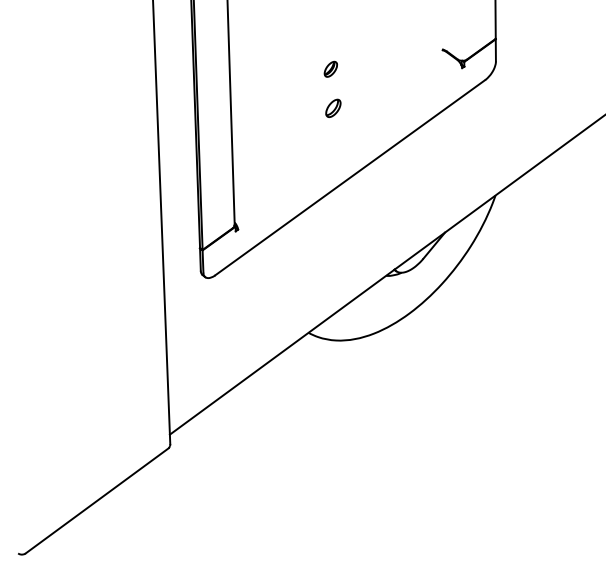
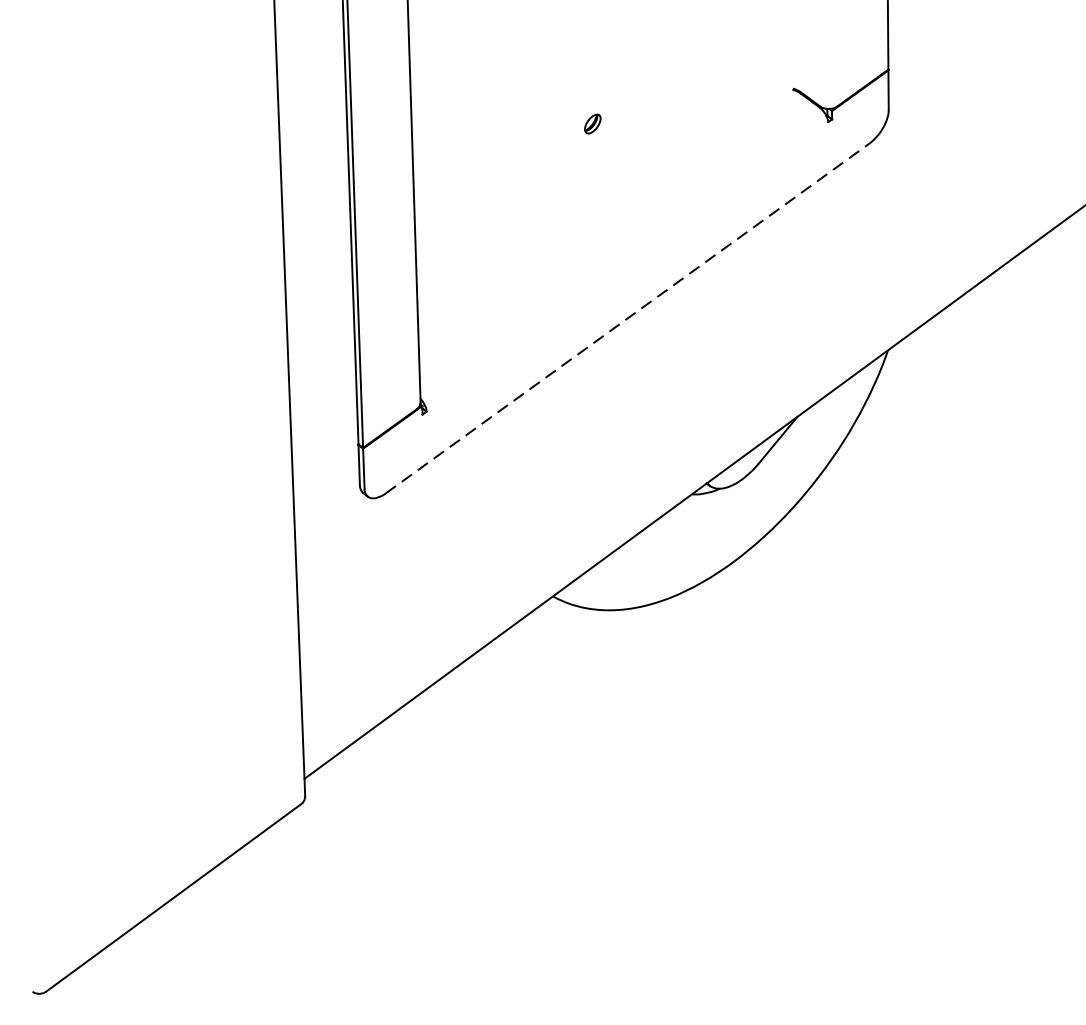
part: (330, 68) -> (592, 122), size x0.7
part: (333, 107) -> (597, 192), removed
line: (350, 177) -> (628, 318), solid -> dashed

